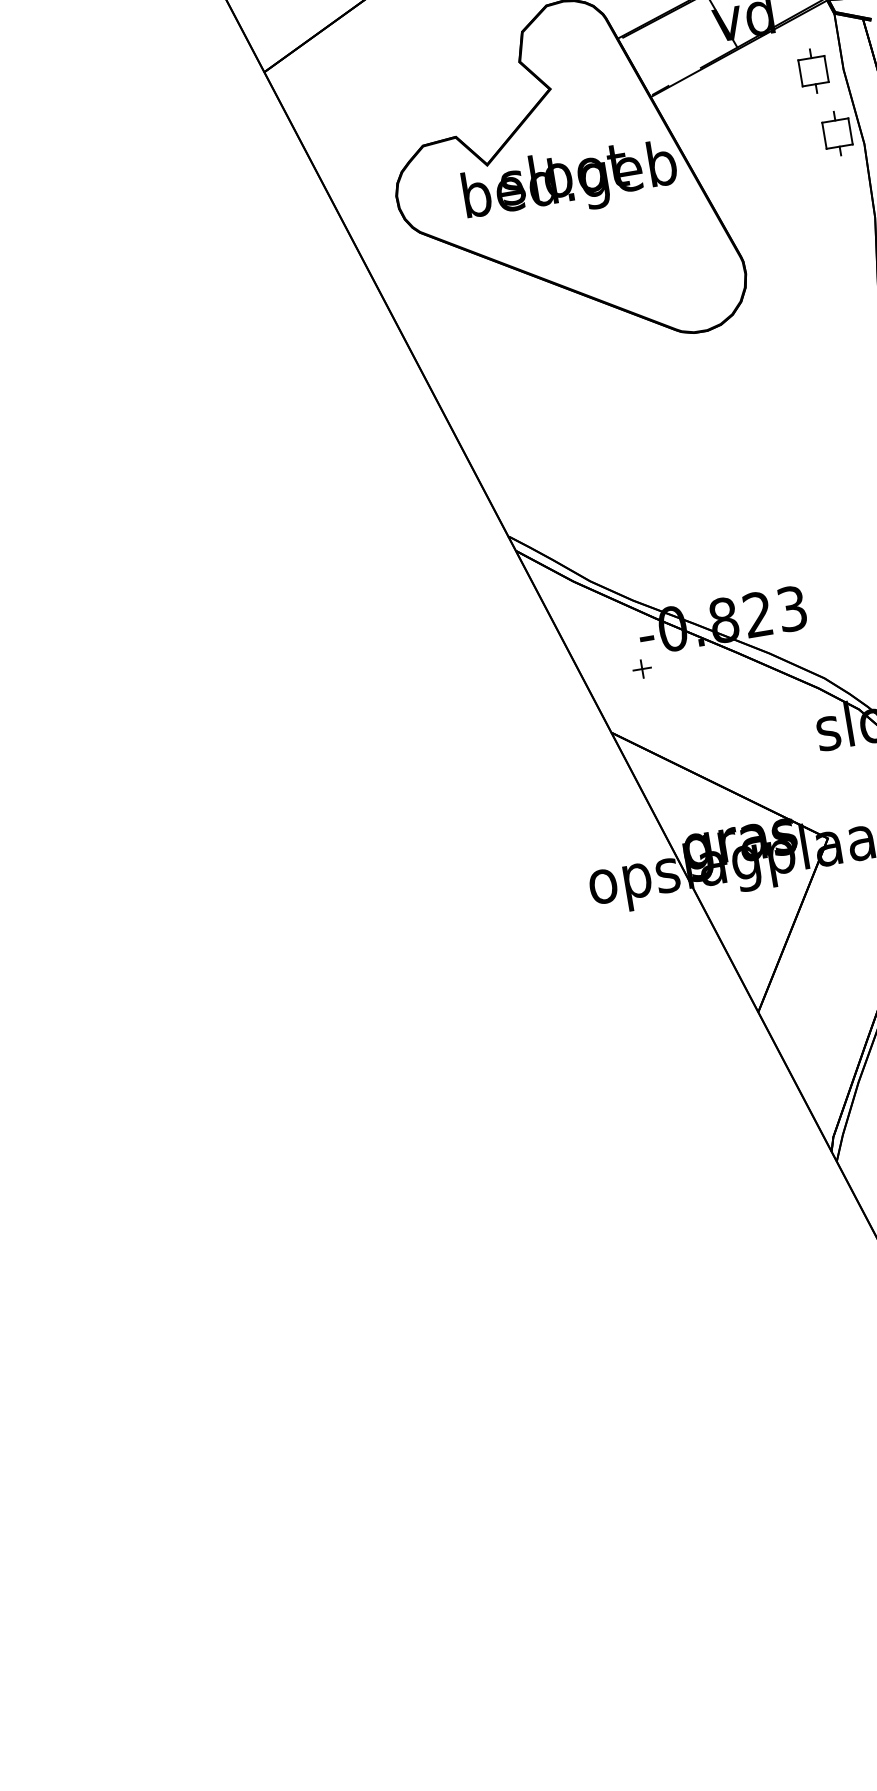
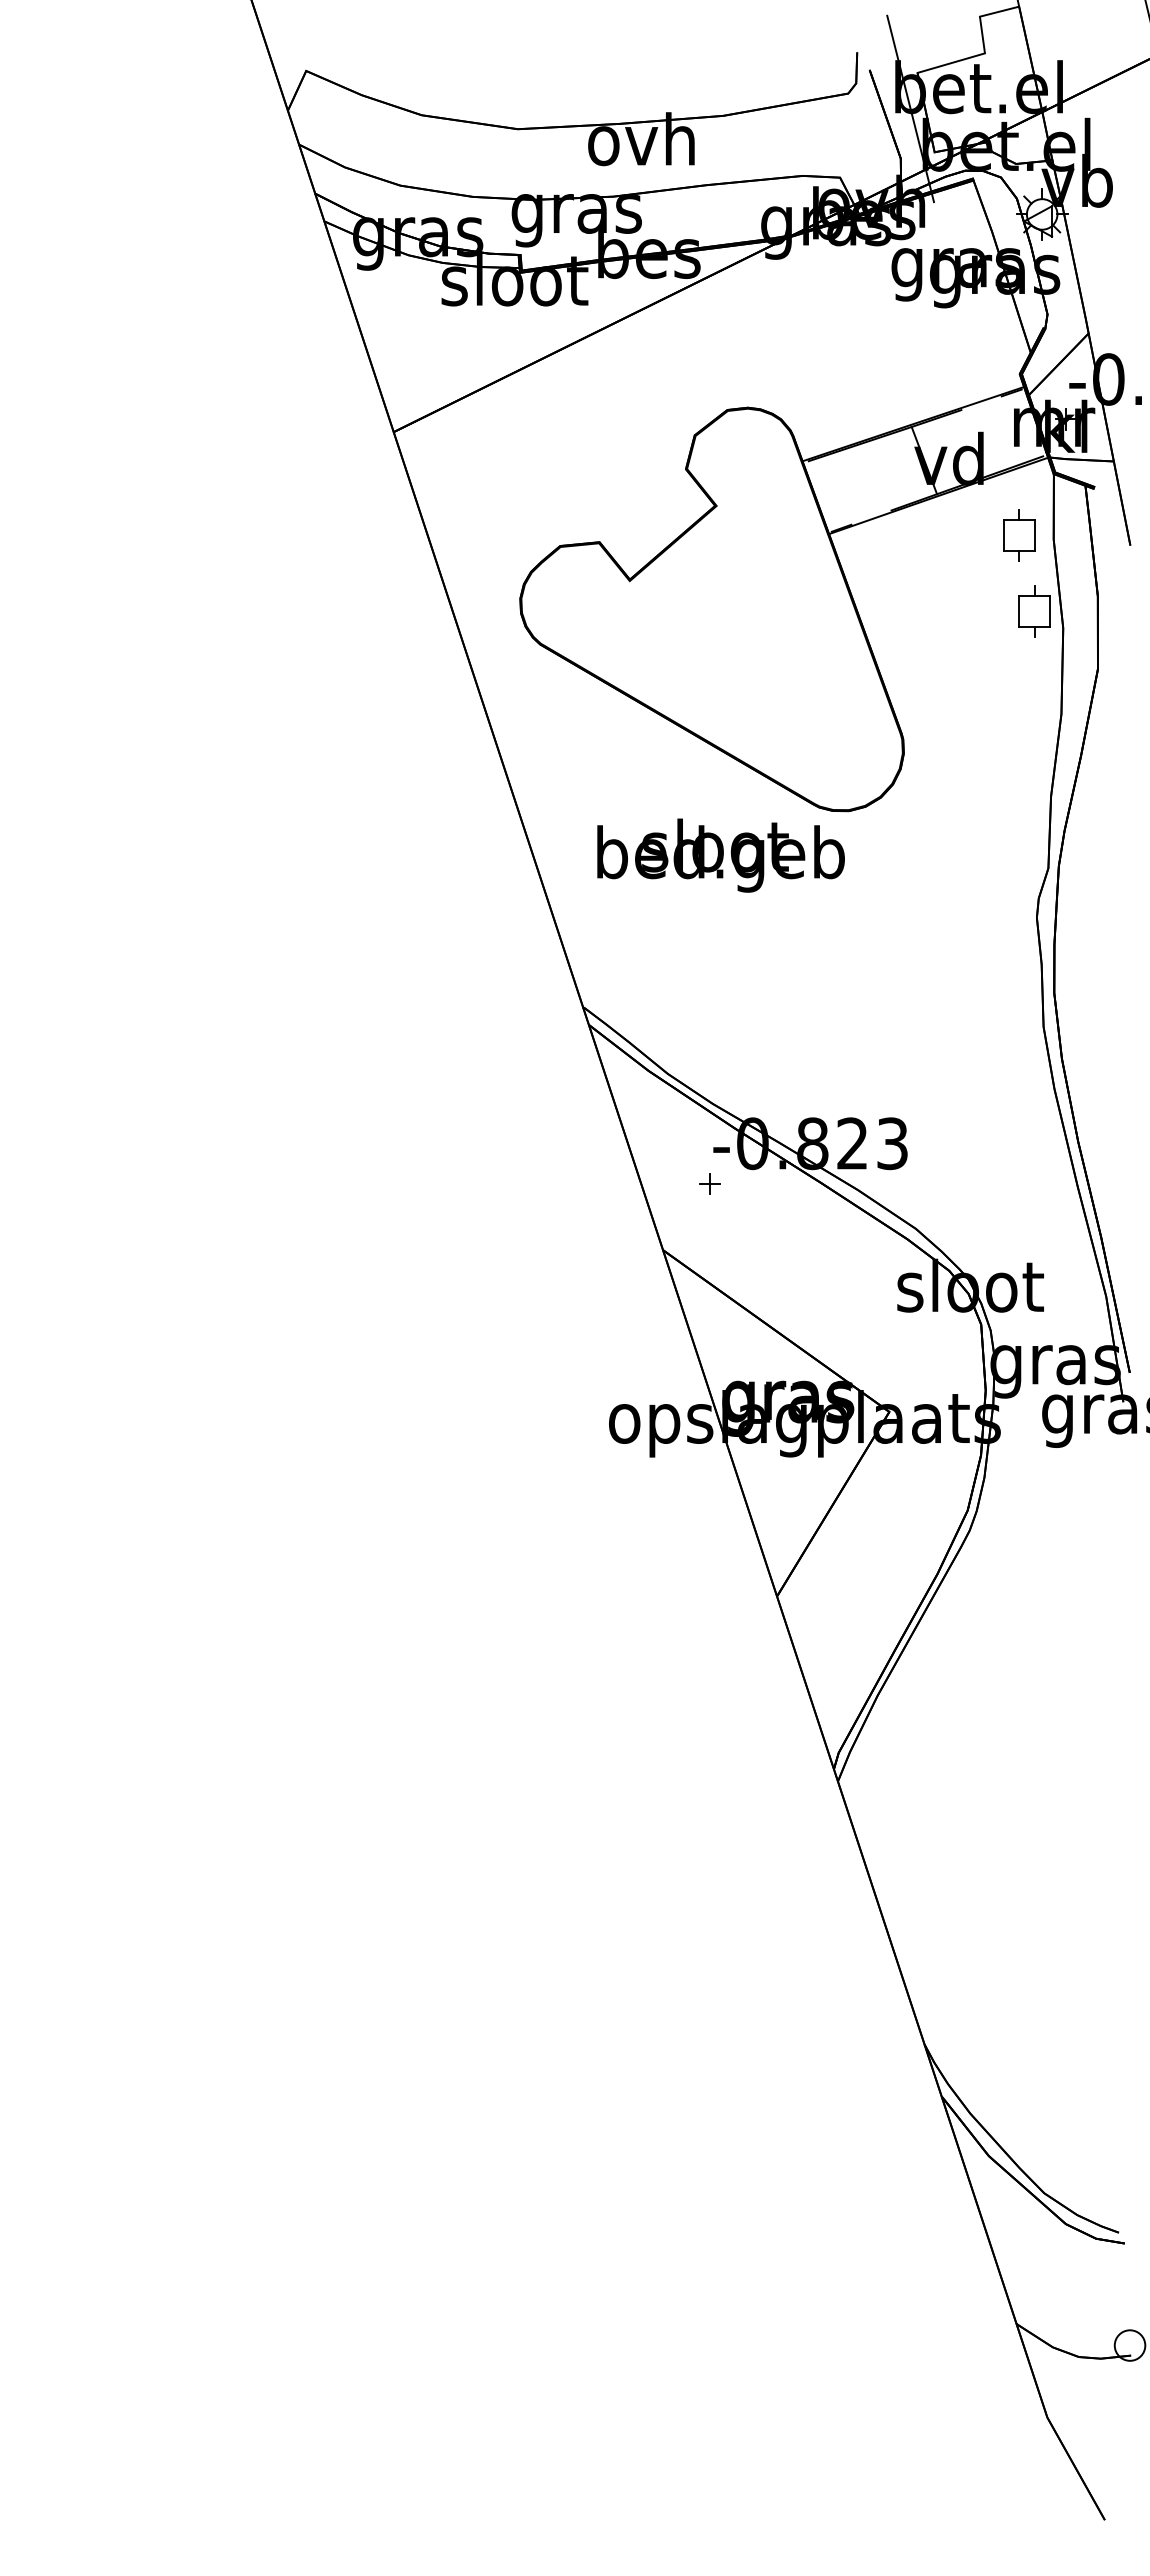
text: (569, 181) -> (720, 855), moved

